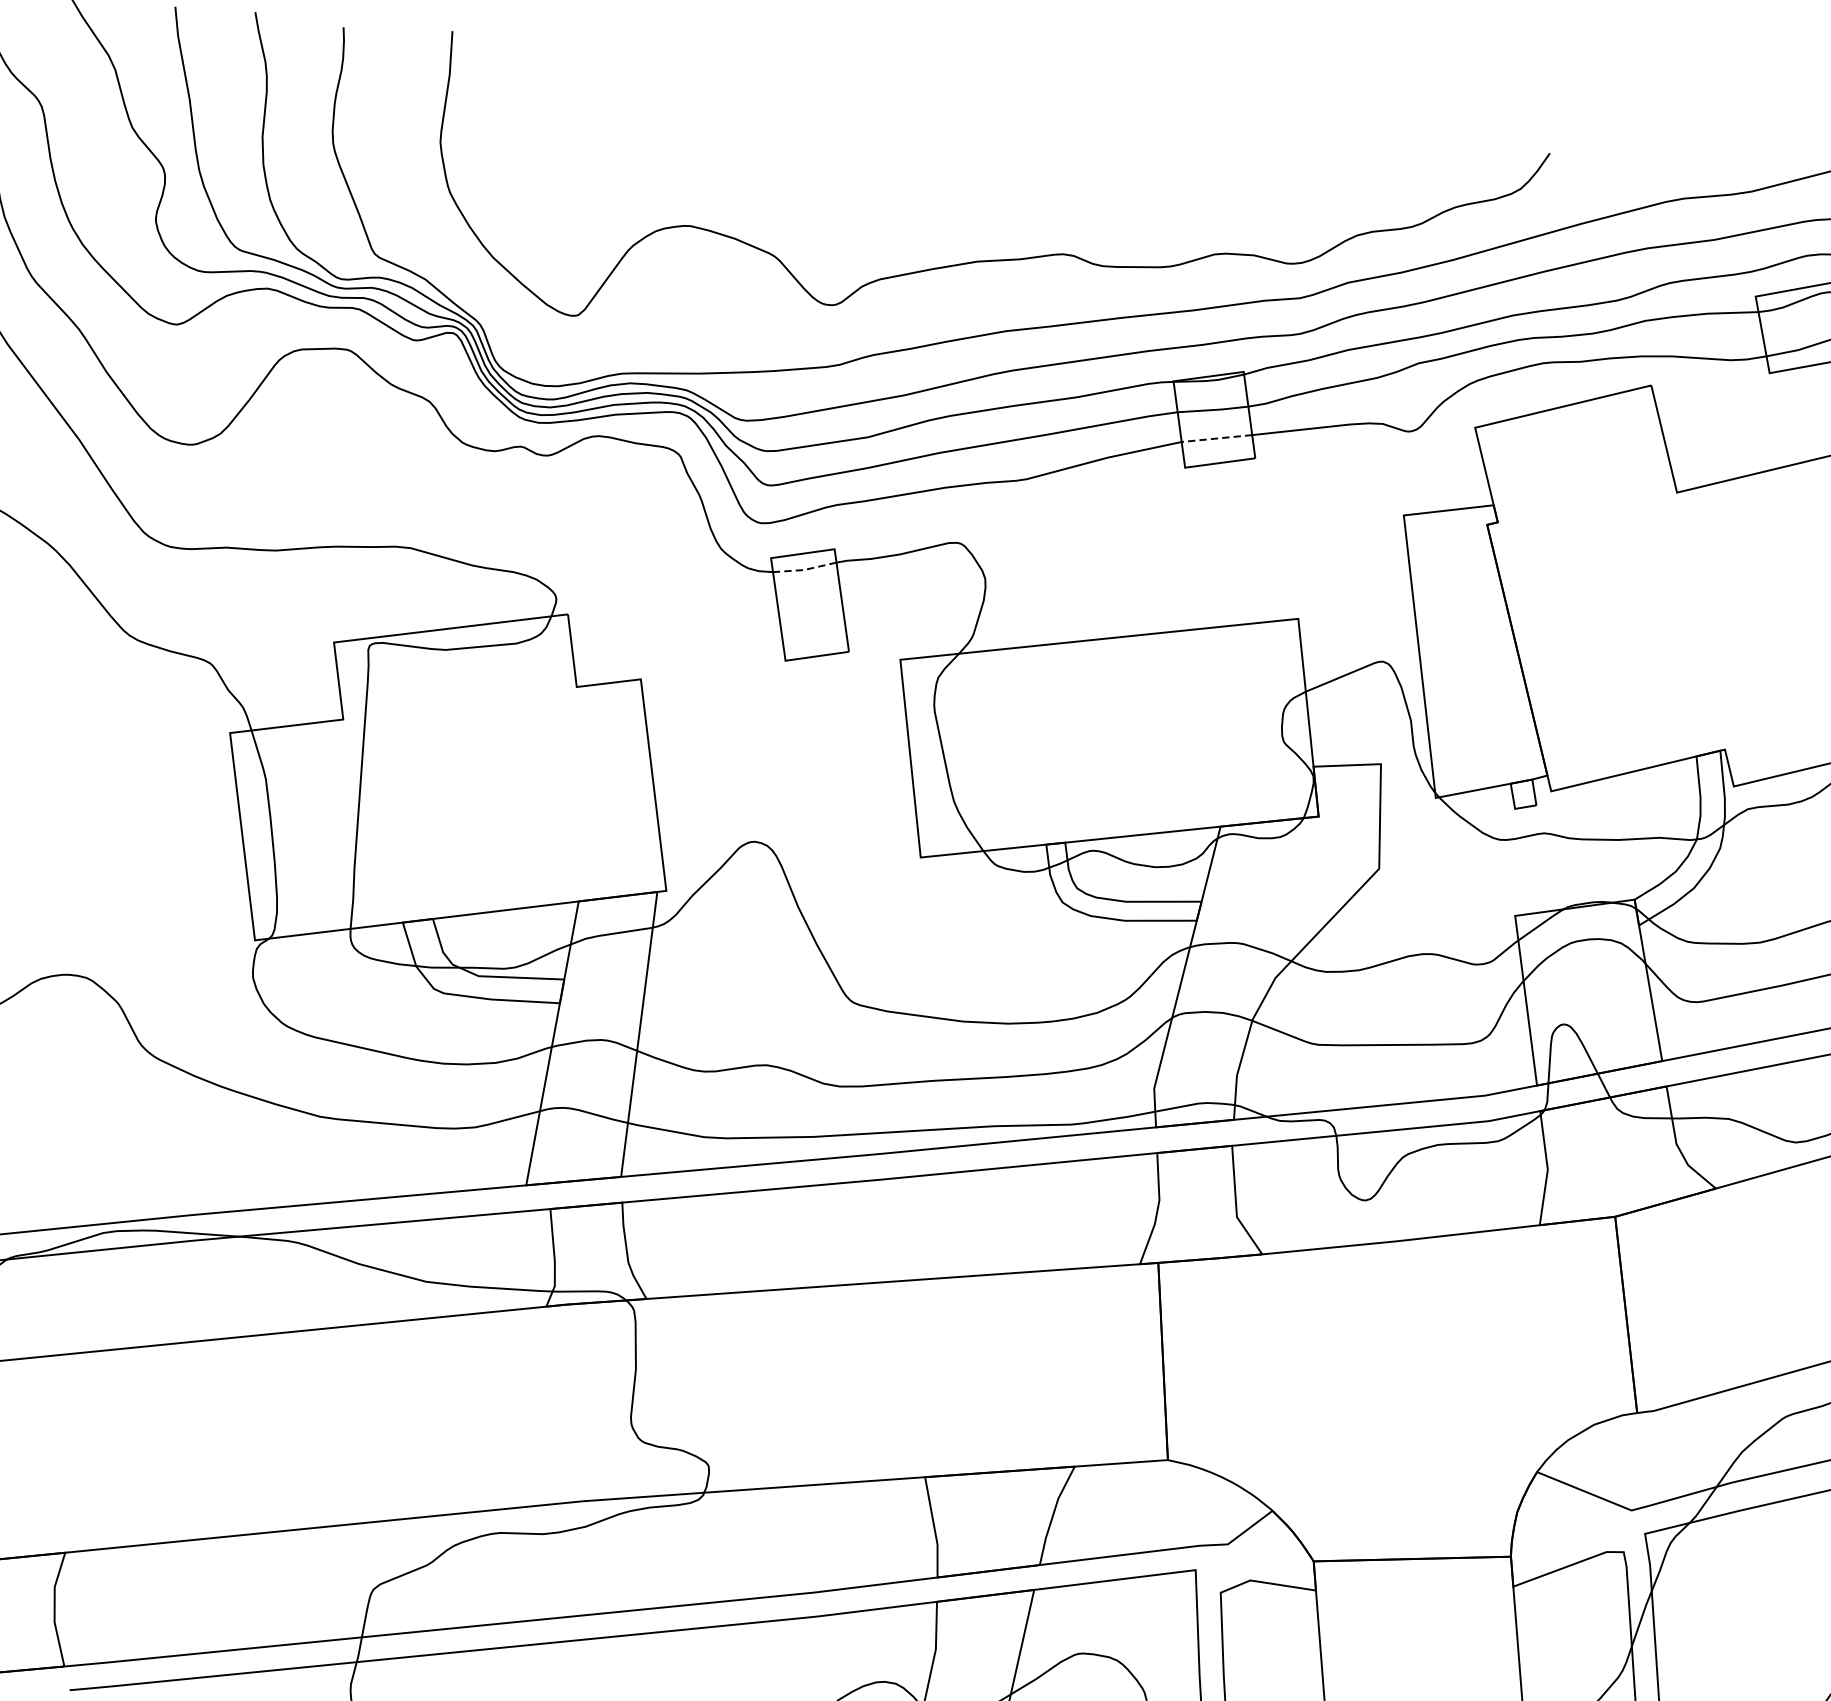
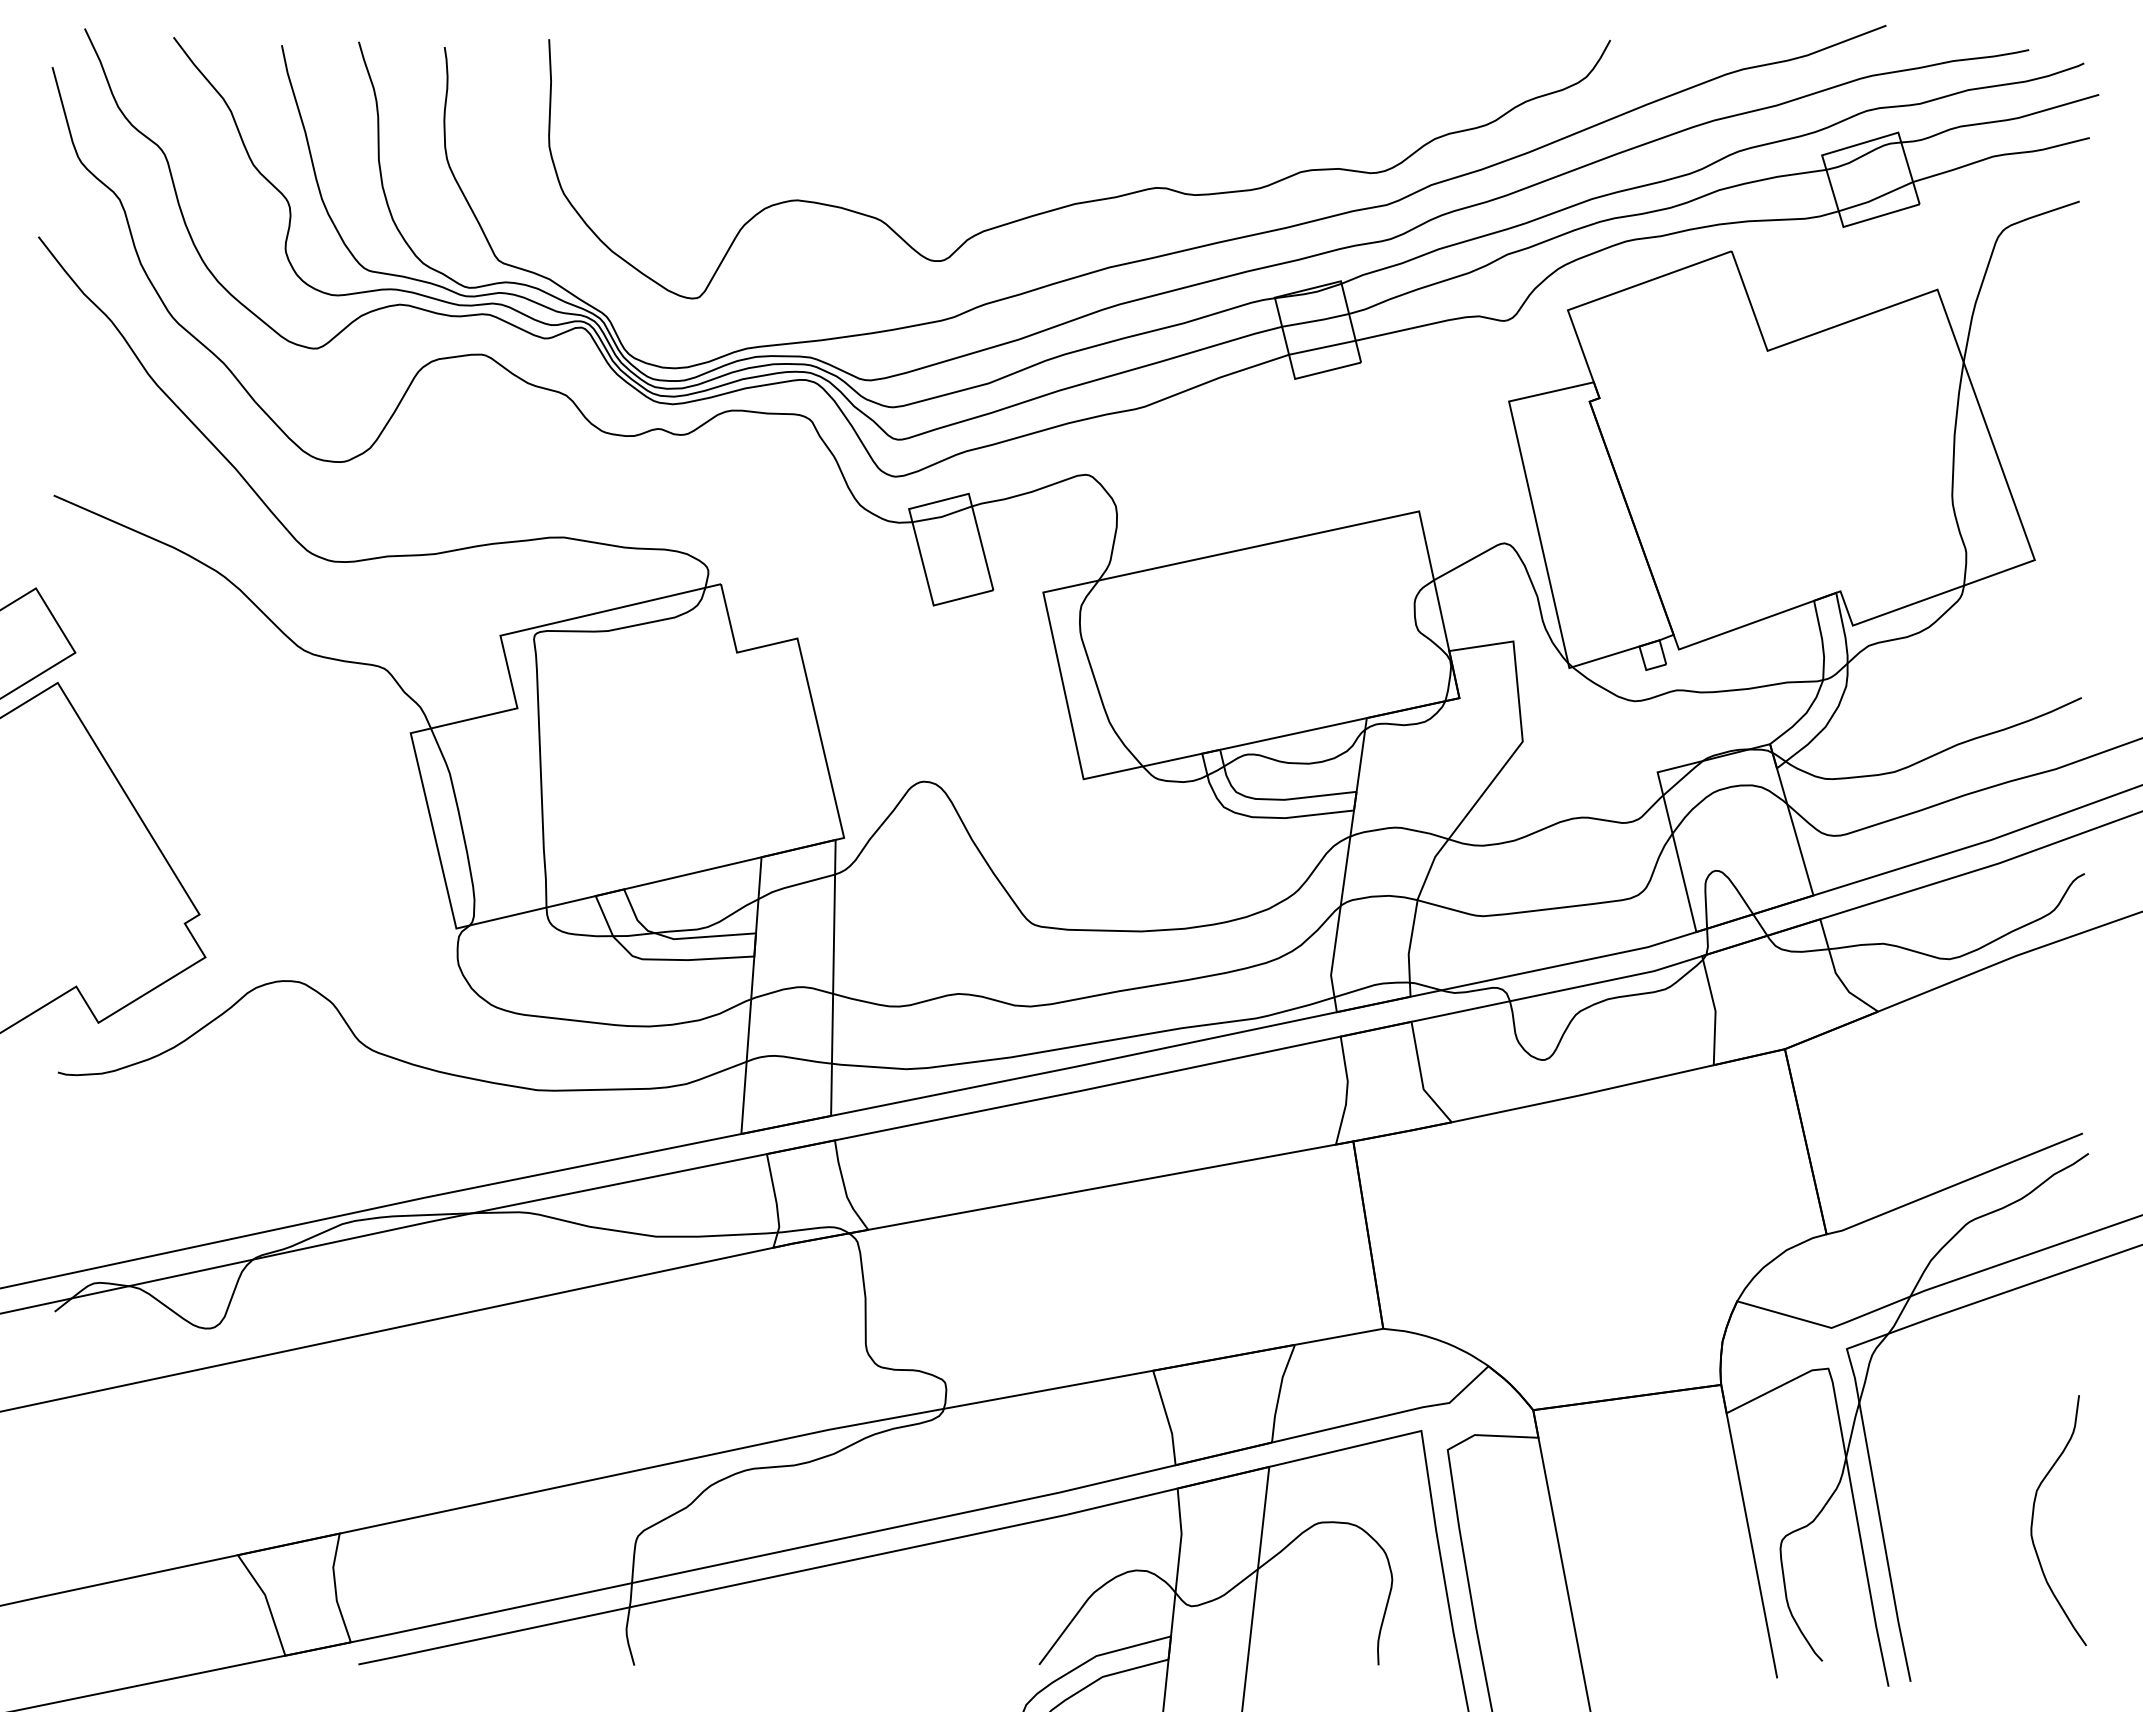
line: (1216, 438) -> (1321, 347), dashed -> solid
line: (804, 569) -> (942, 516), dashed -> solid

